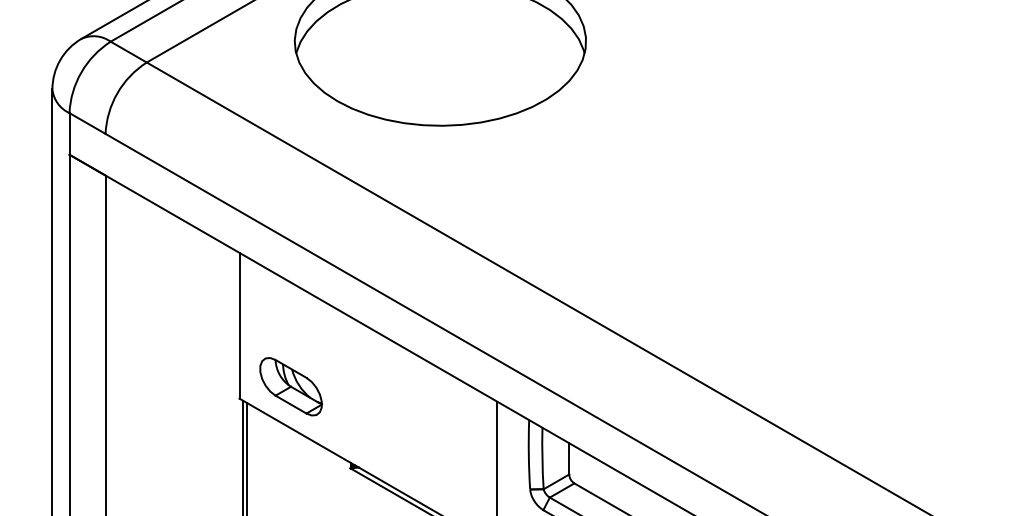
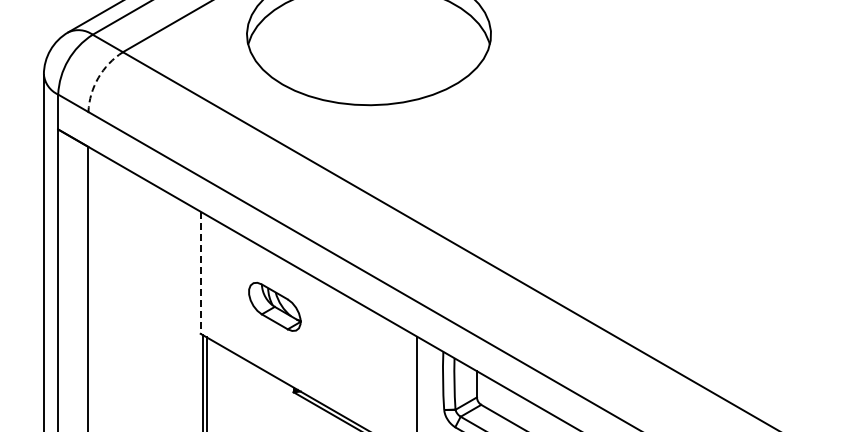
arc: (117, 92) -> (98, 77), solid -> dashed
line: (239, 326) -> (200, 273), solid -> dashed
part: (290, 386) -> (274, 306), moved

